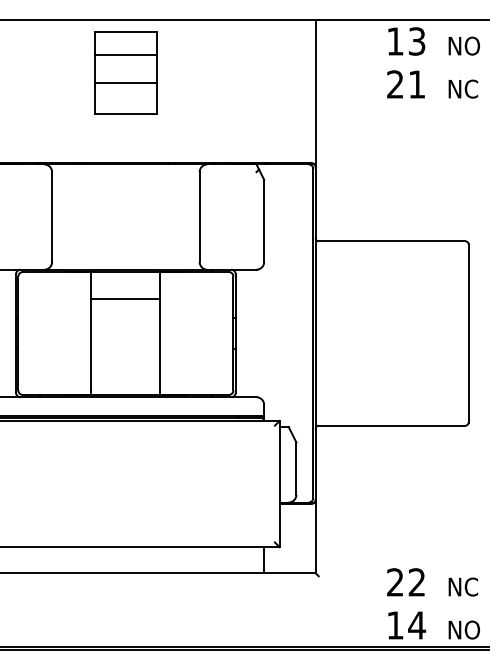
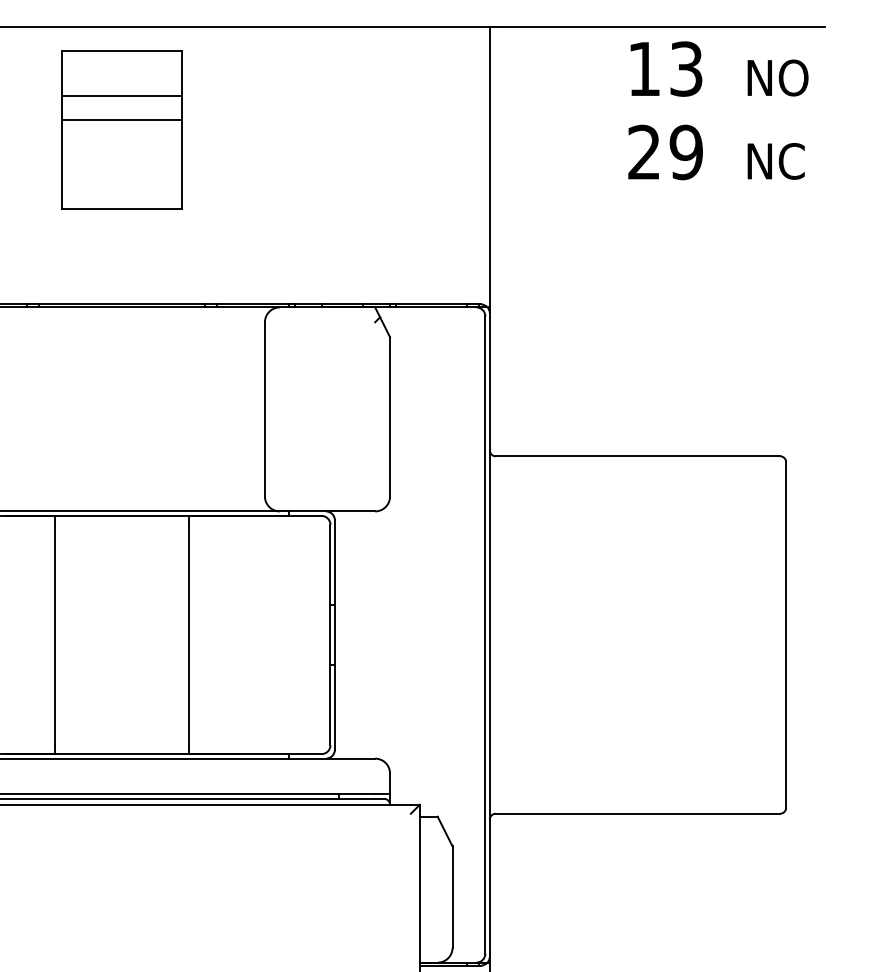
line: (125, 83) -> (121, 121), moved
text: (416, 84) -> (685, 152), 21 -> 29
line: (125, 298) -> (121, 567), removed

